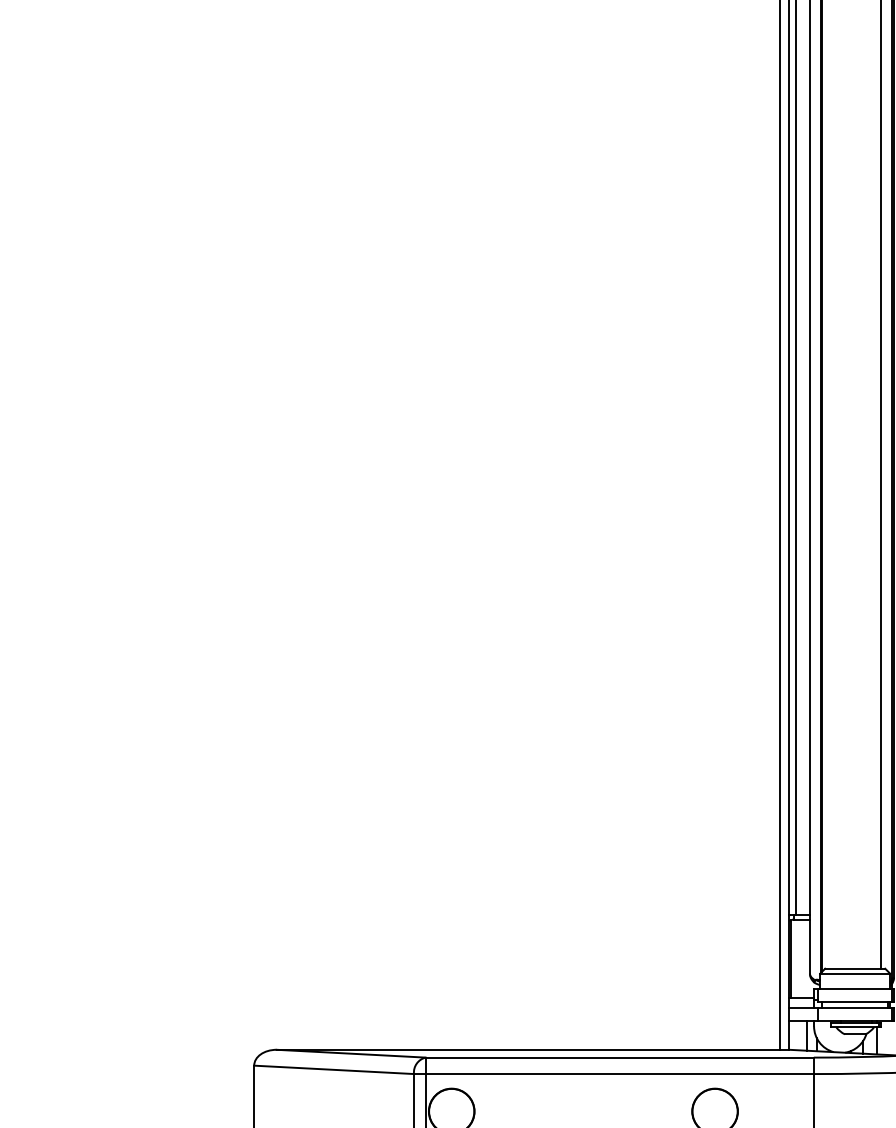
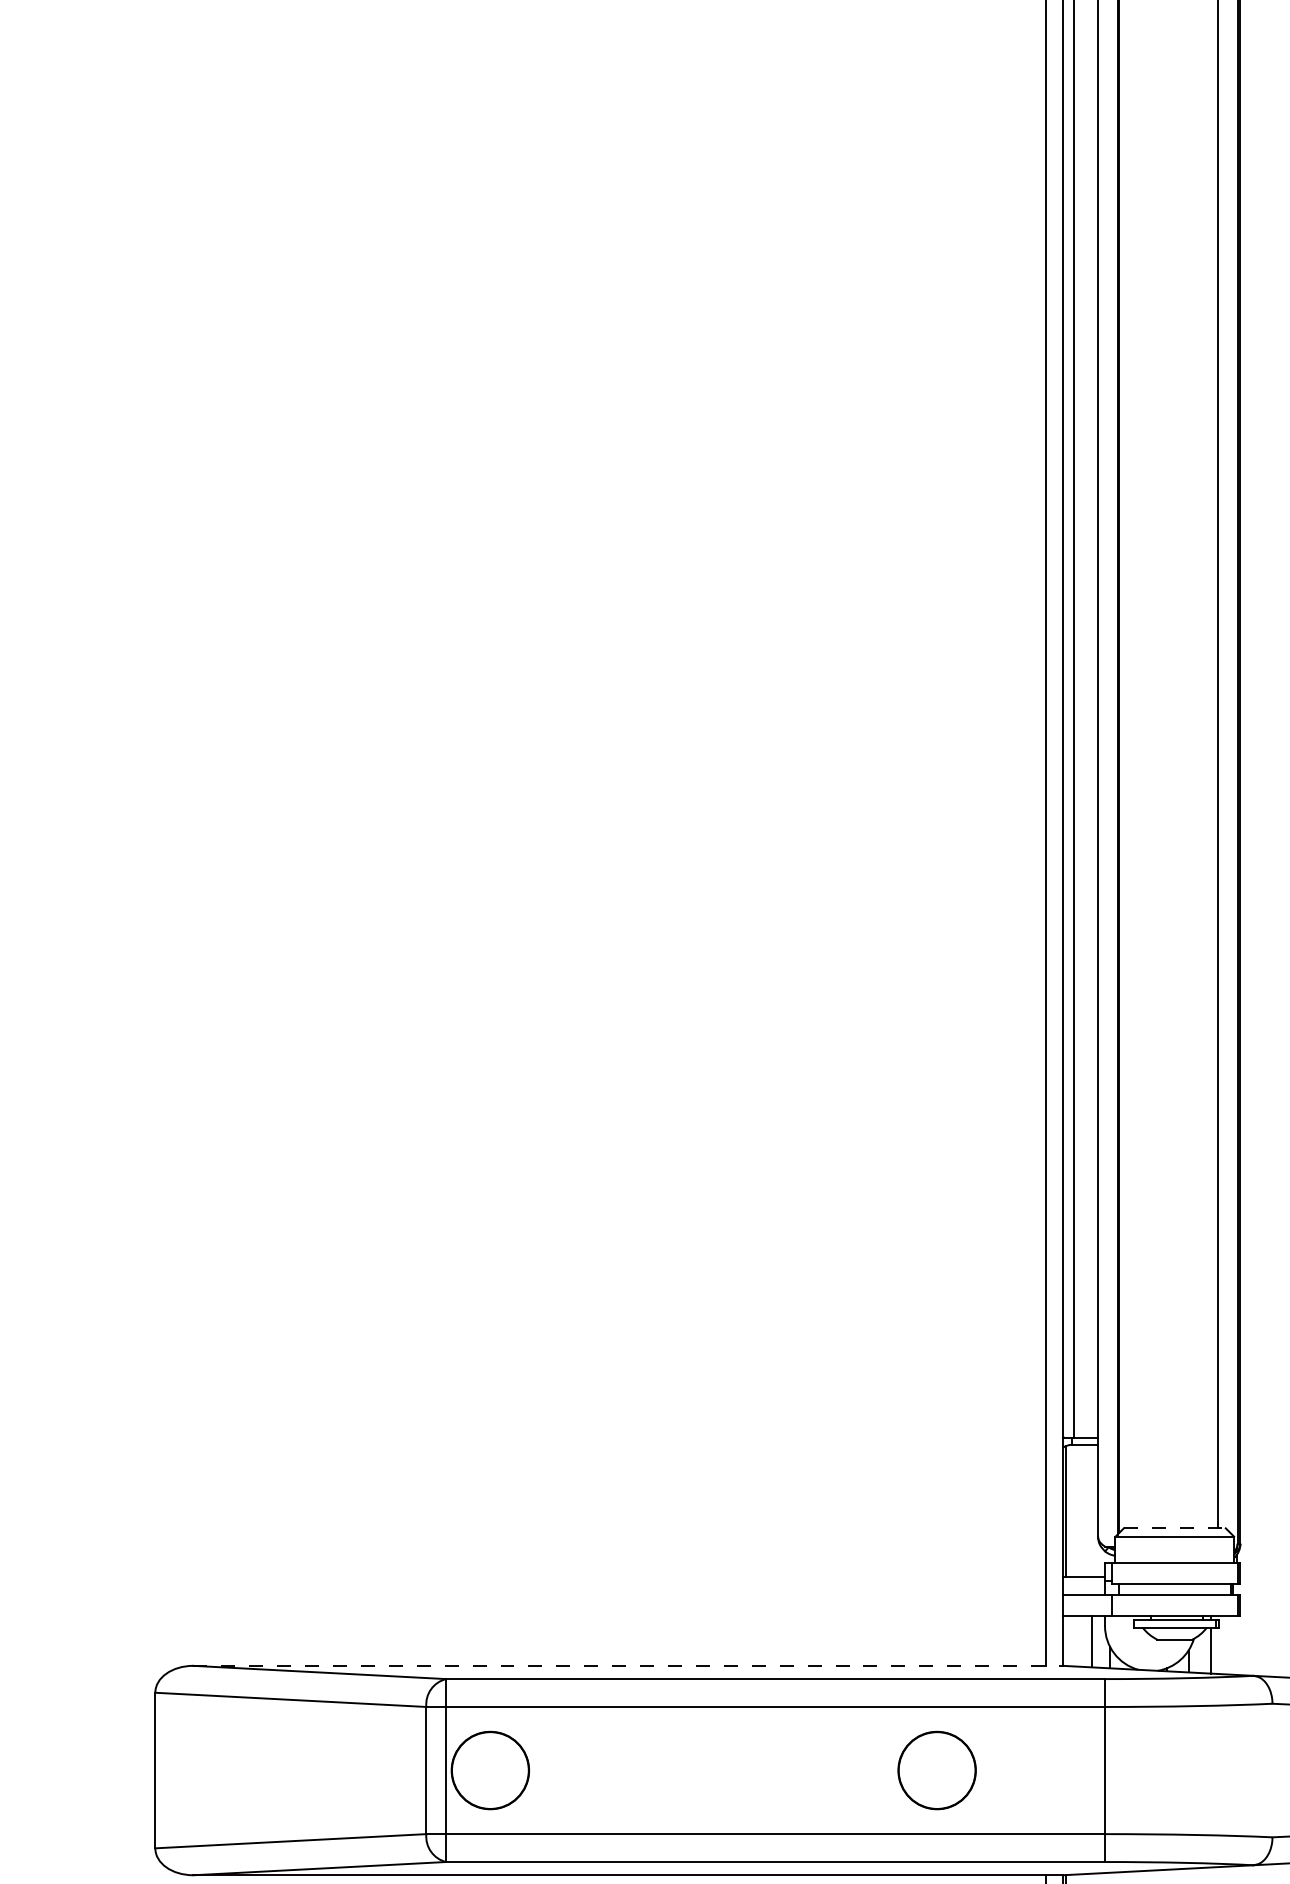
line: (855, 968) -> (1175, 1527), solid -> dashed
line: (533, 1049) -> (629, 1665), solid -> dashed

